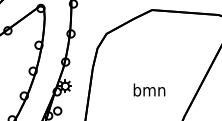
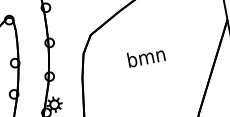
text: (149, 89) -> (146, 56), moved

